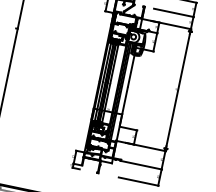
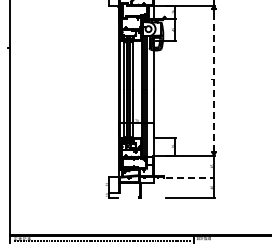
line: (178, 90) -> (214, 80), solid -> dashed
line: (142, 165) -> (190, 177), solid -> dashed

